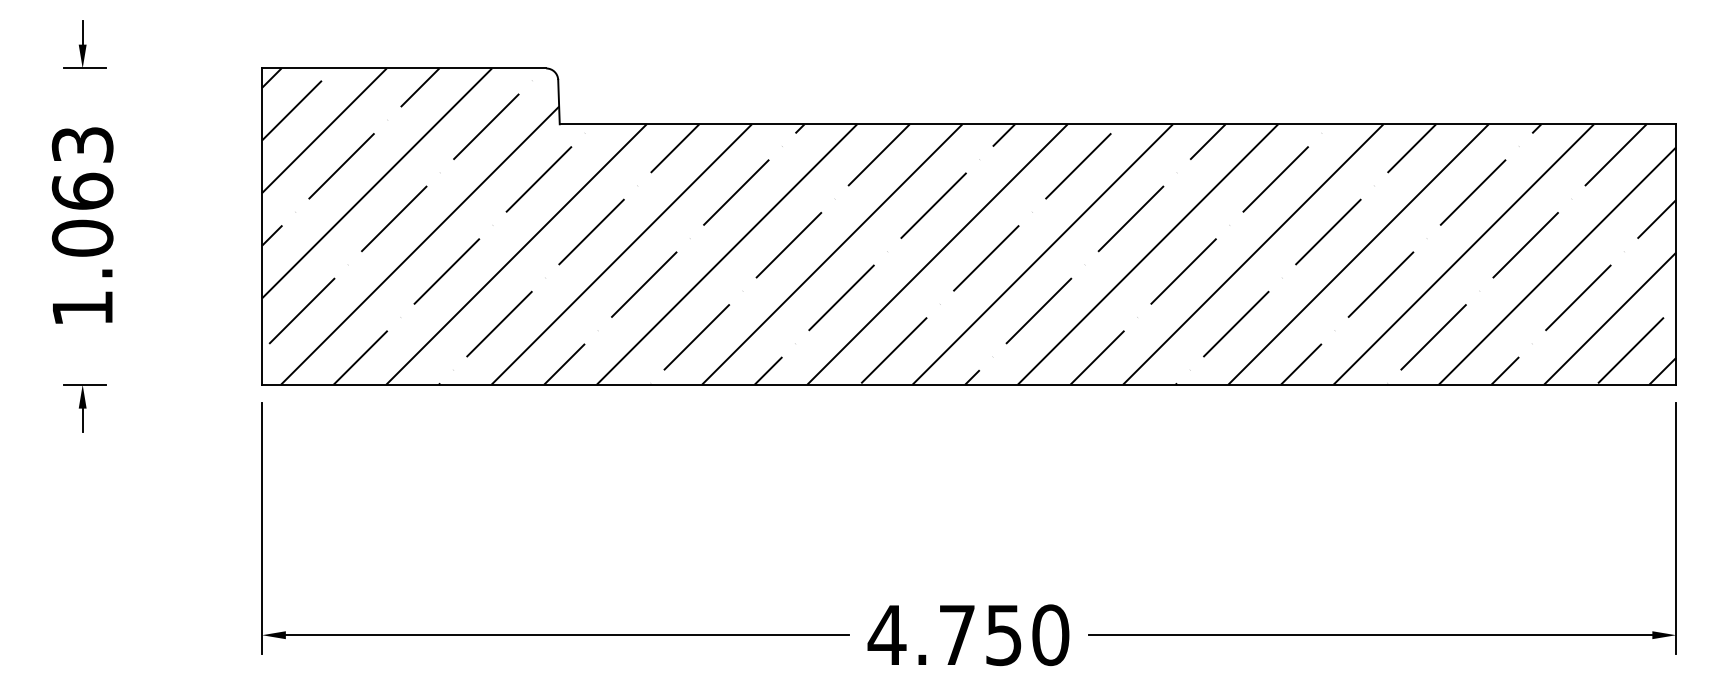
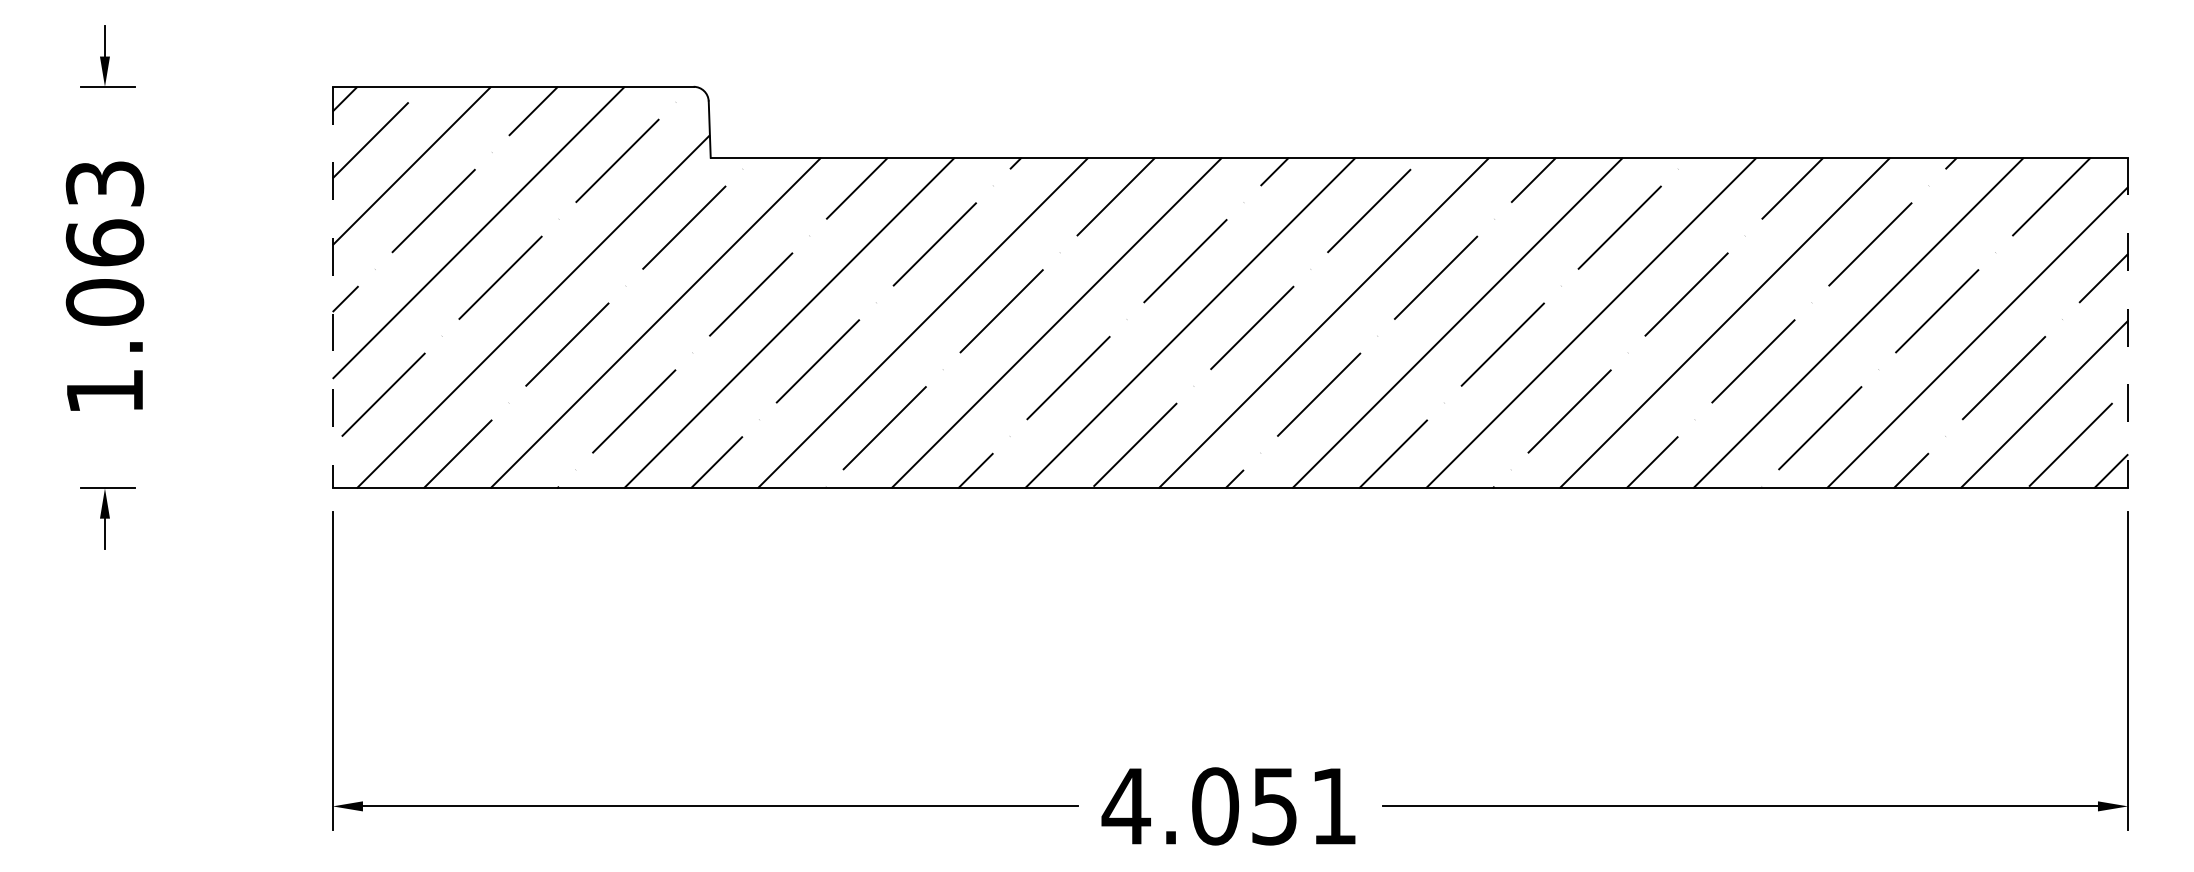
line: (261, 226) -> (332, 287), solid -> dashed
line: (1676, 254) -> (2128, 323), solid -> dashed
text: (1003, 635) -> (1274, 806), 4.750 -> 4.051

